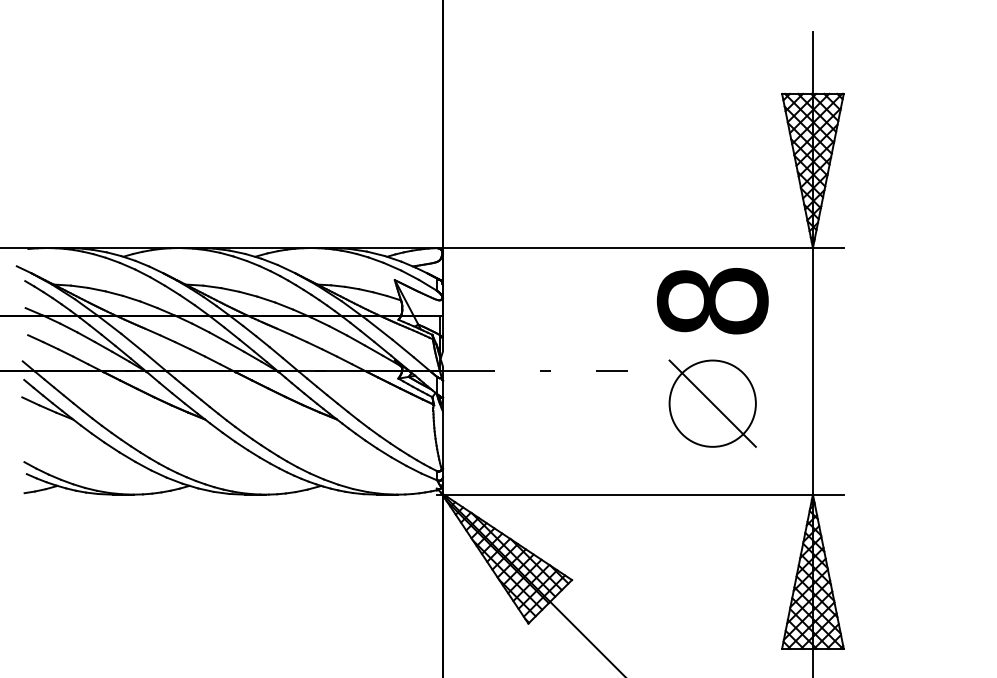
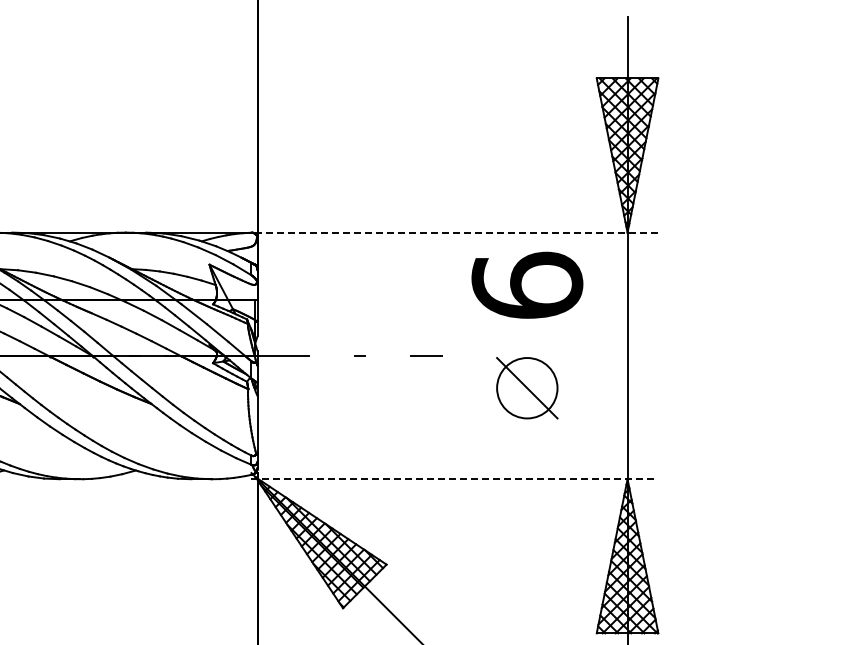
line: (639, 248) -> (454, 233), solid -> dashed
text: (712, 300) -> (527, 285), 8 -> 6
part: (712, 403) -> (527, 388), size x0.7
line: (640, 494) -> (455, 479), solid -> dashed

